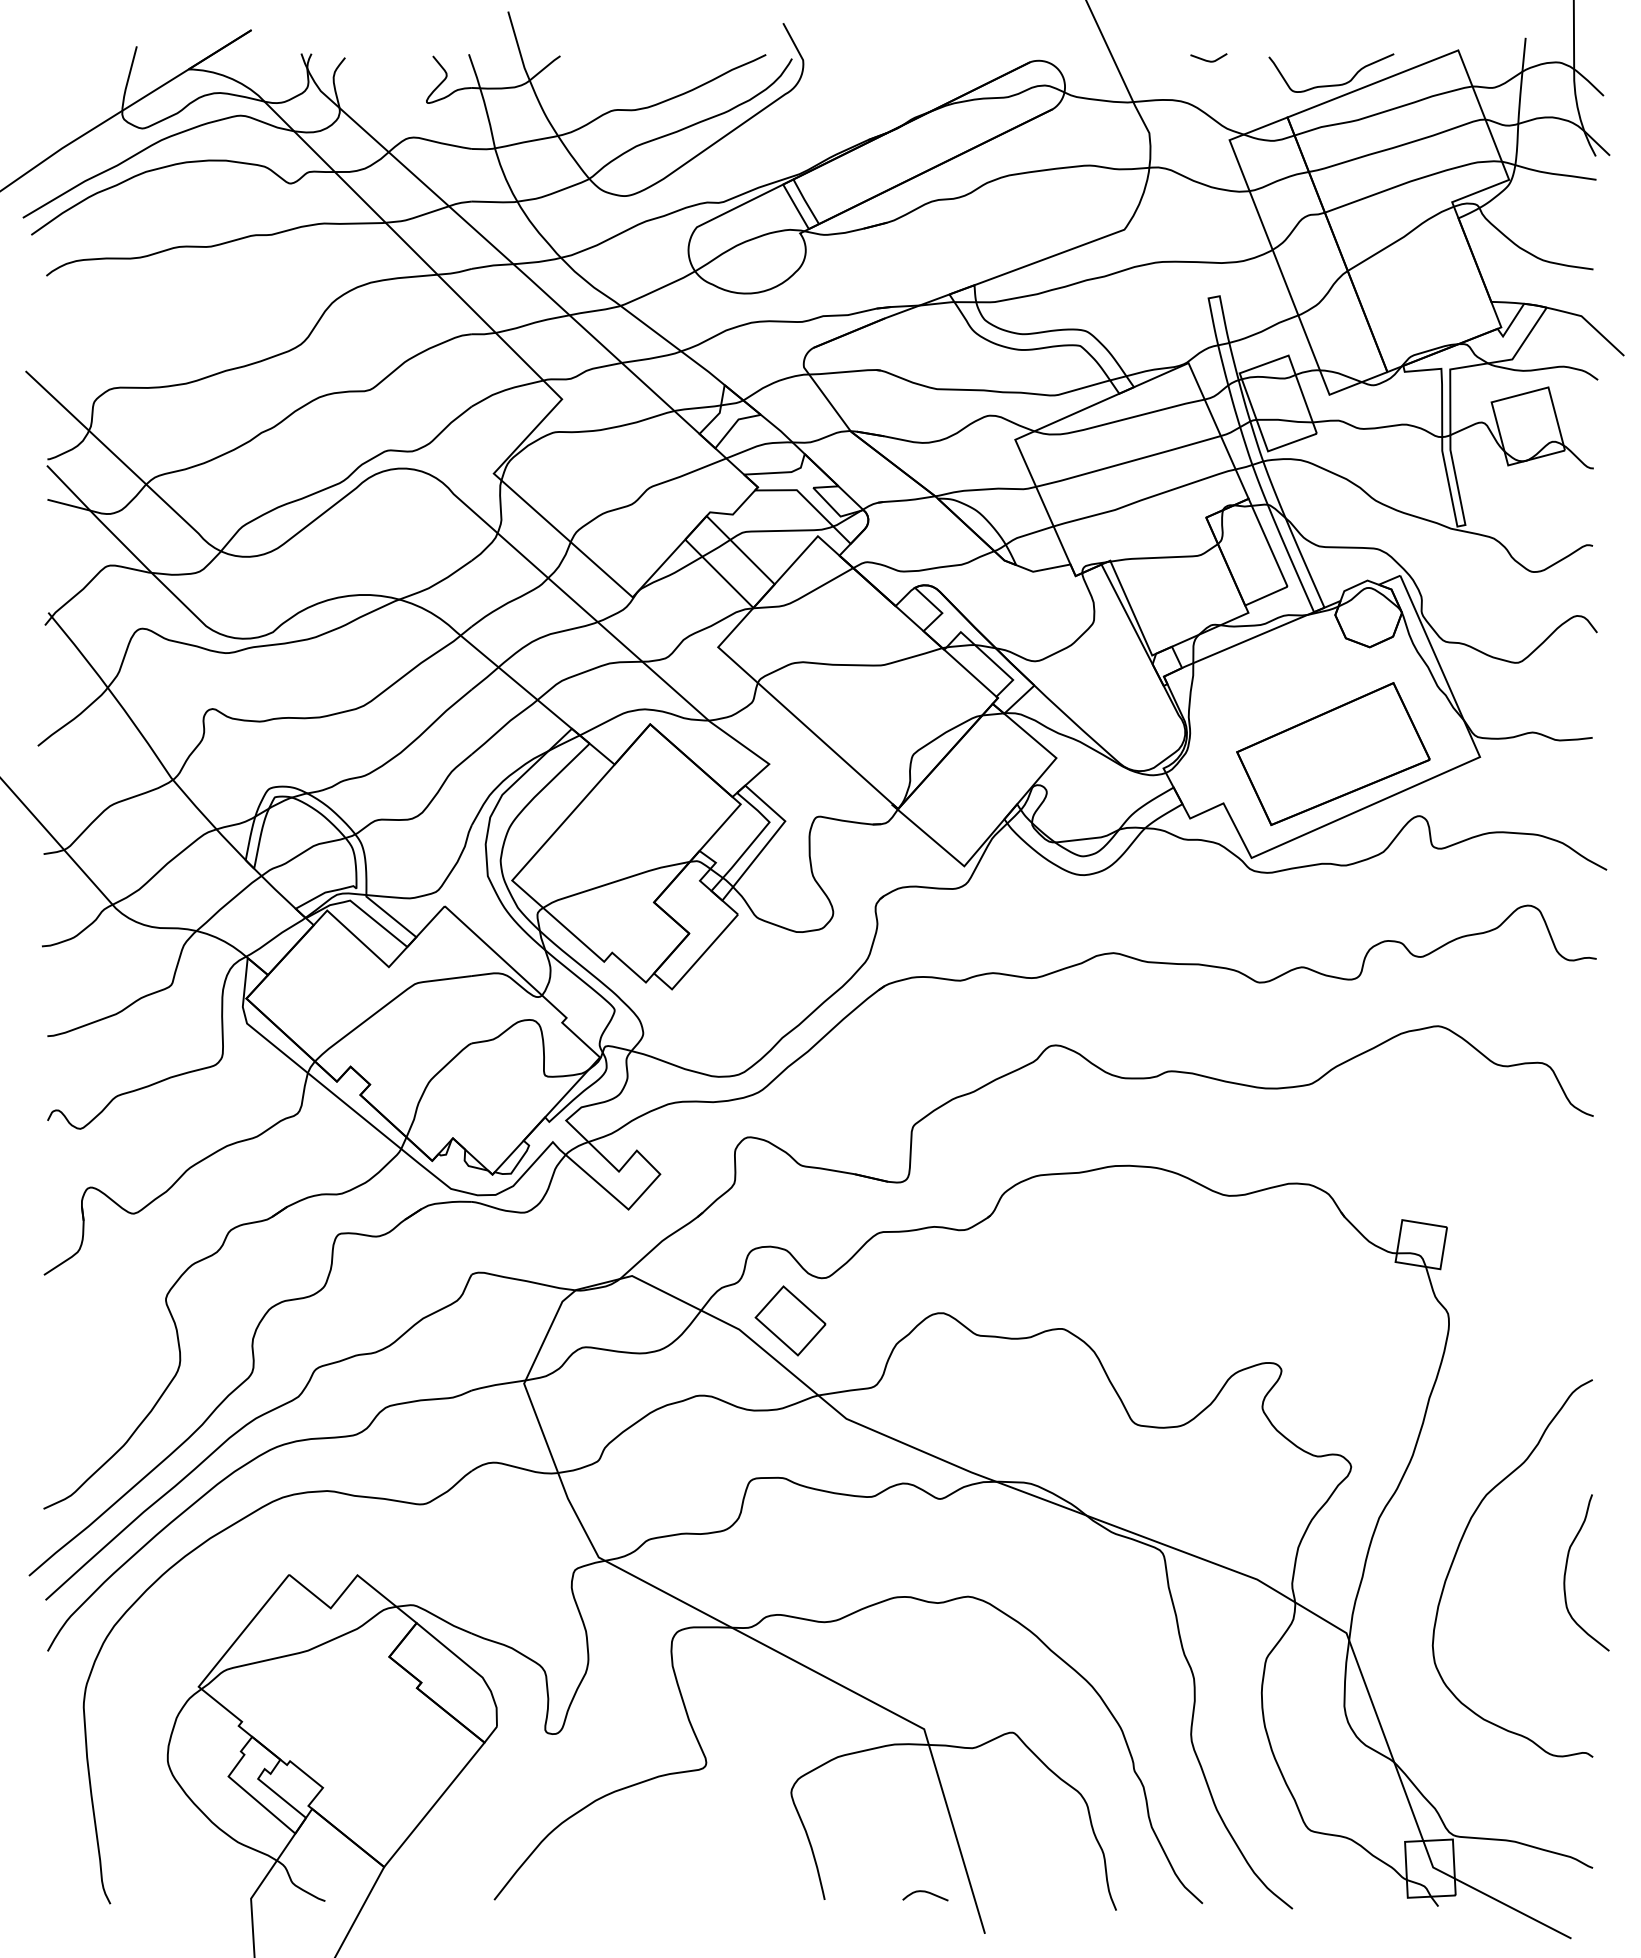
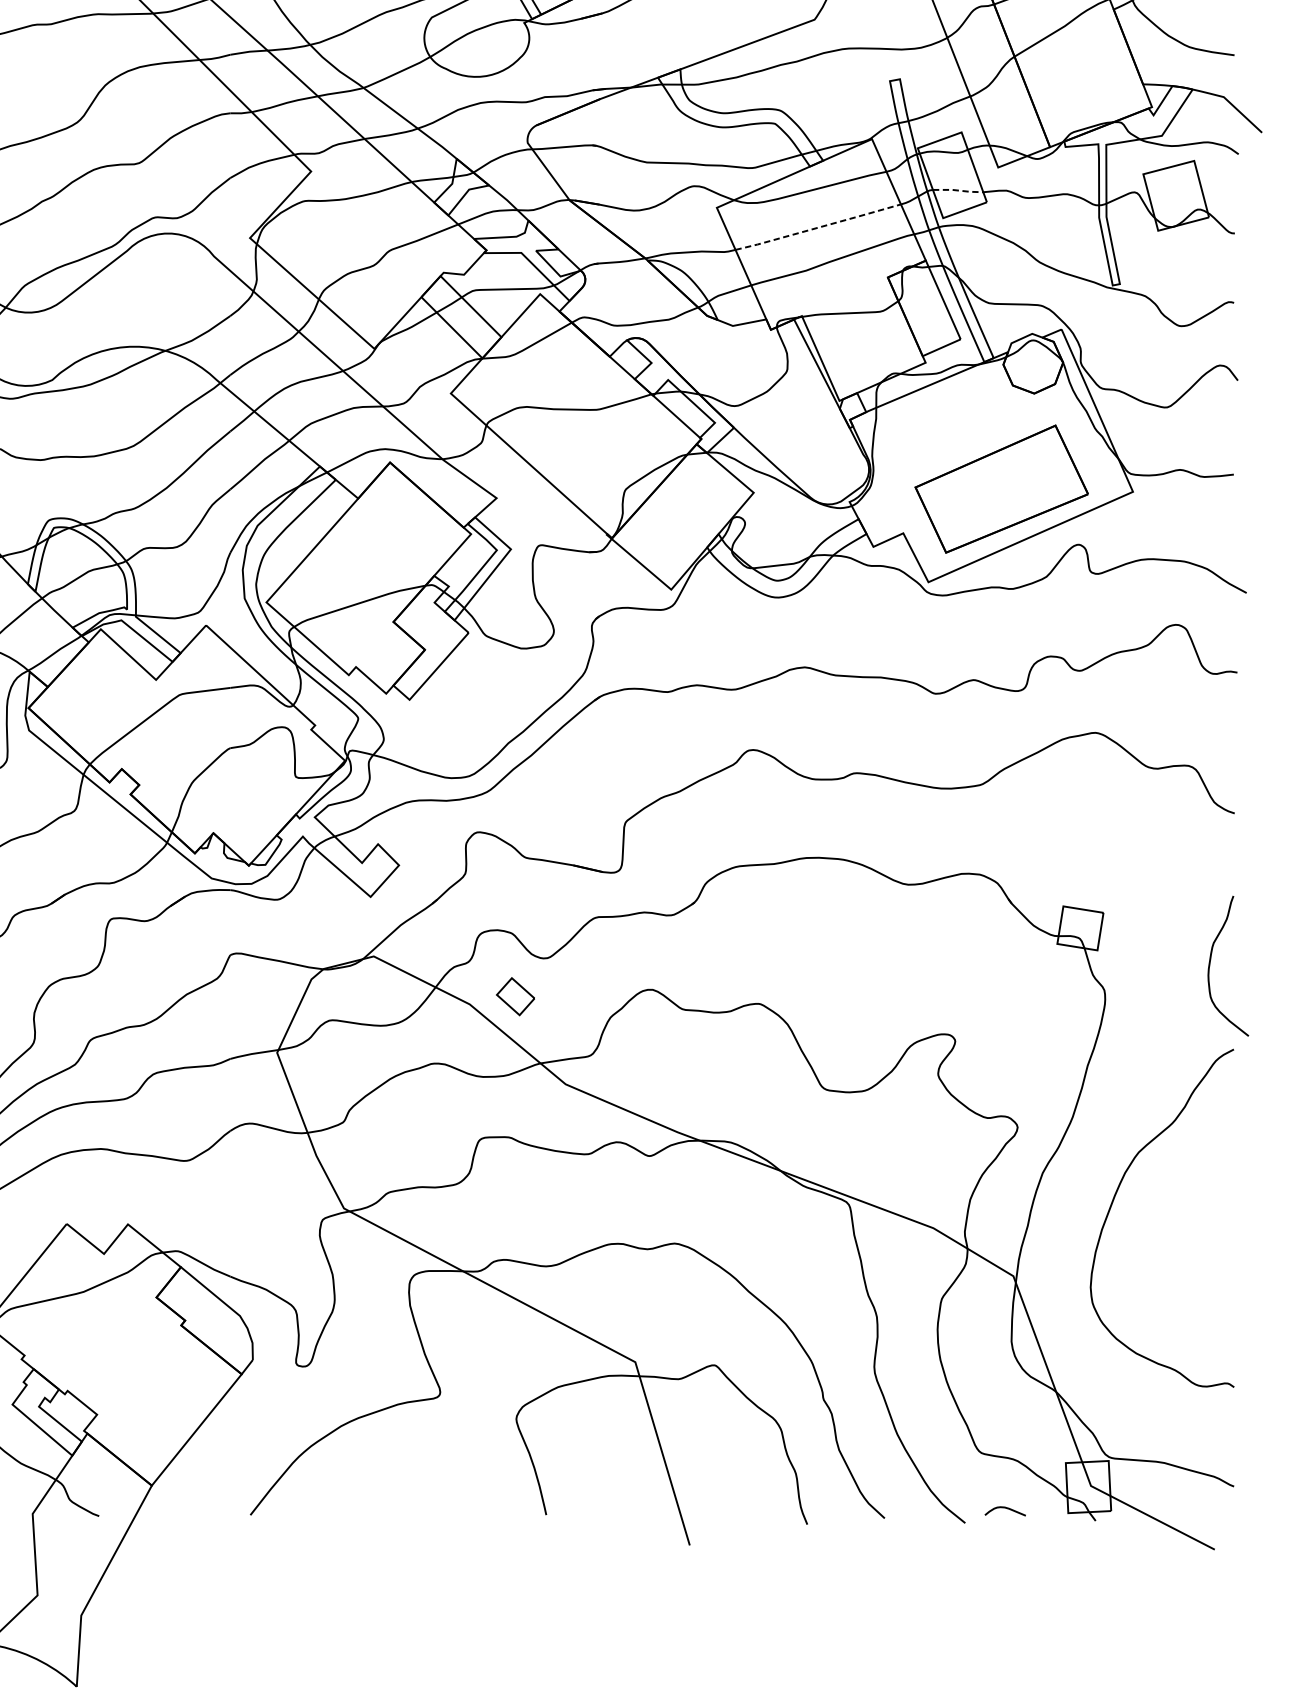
line: (1284, 420) -> (957, 190), solid -> dashed
line: (1129, 461) -> (819, 227), solid -> dashed
part: (790, 1320) -> (515, 996), size x0.6
curve: (1567, 1566) -> (1211, 960), moved
curve: (927, 1893) -> (1007, 1509), moved

